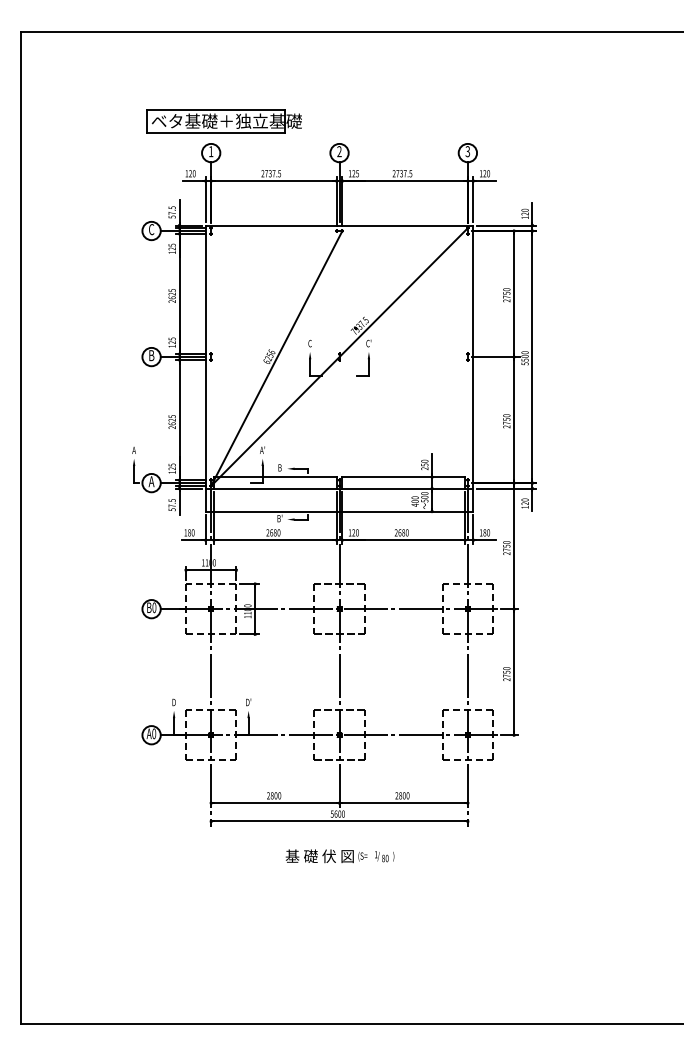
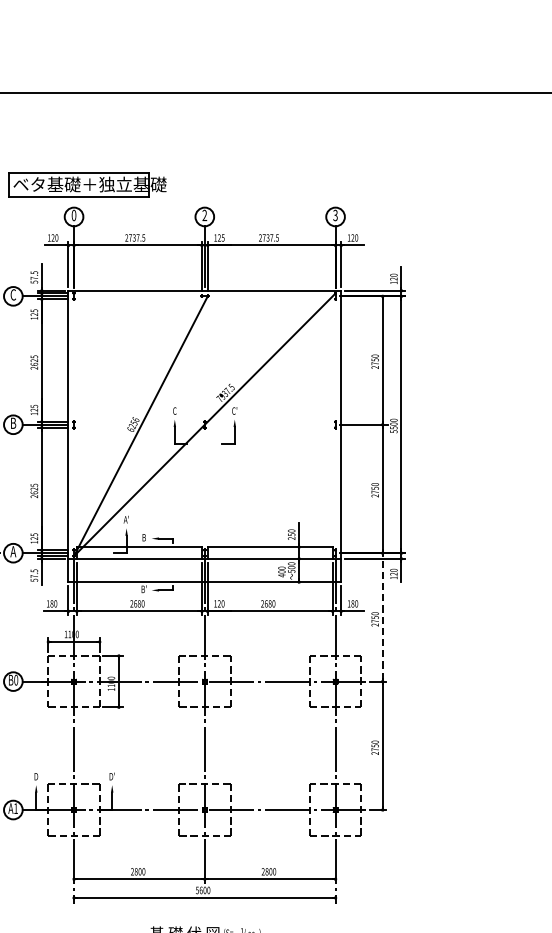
text: (211, 151) -> (74, 215), 1 -> 0
line: (514, 545) -> (383, 616), solid -> dashed
text: (154, 733) -> (16, 808), A0 -> A1

